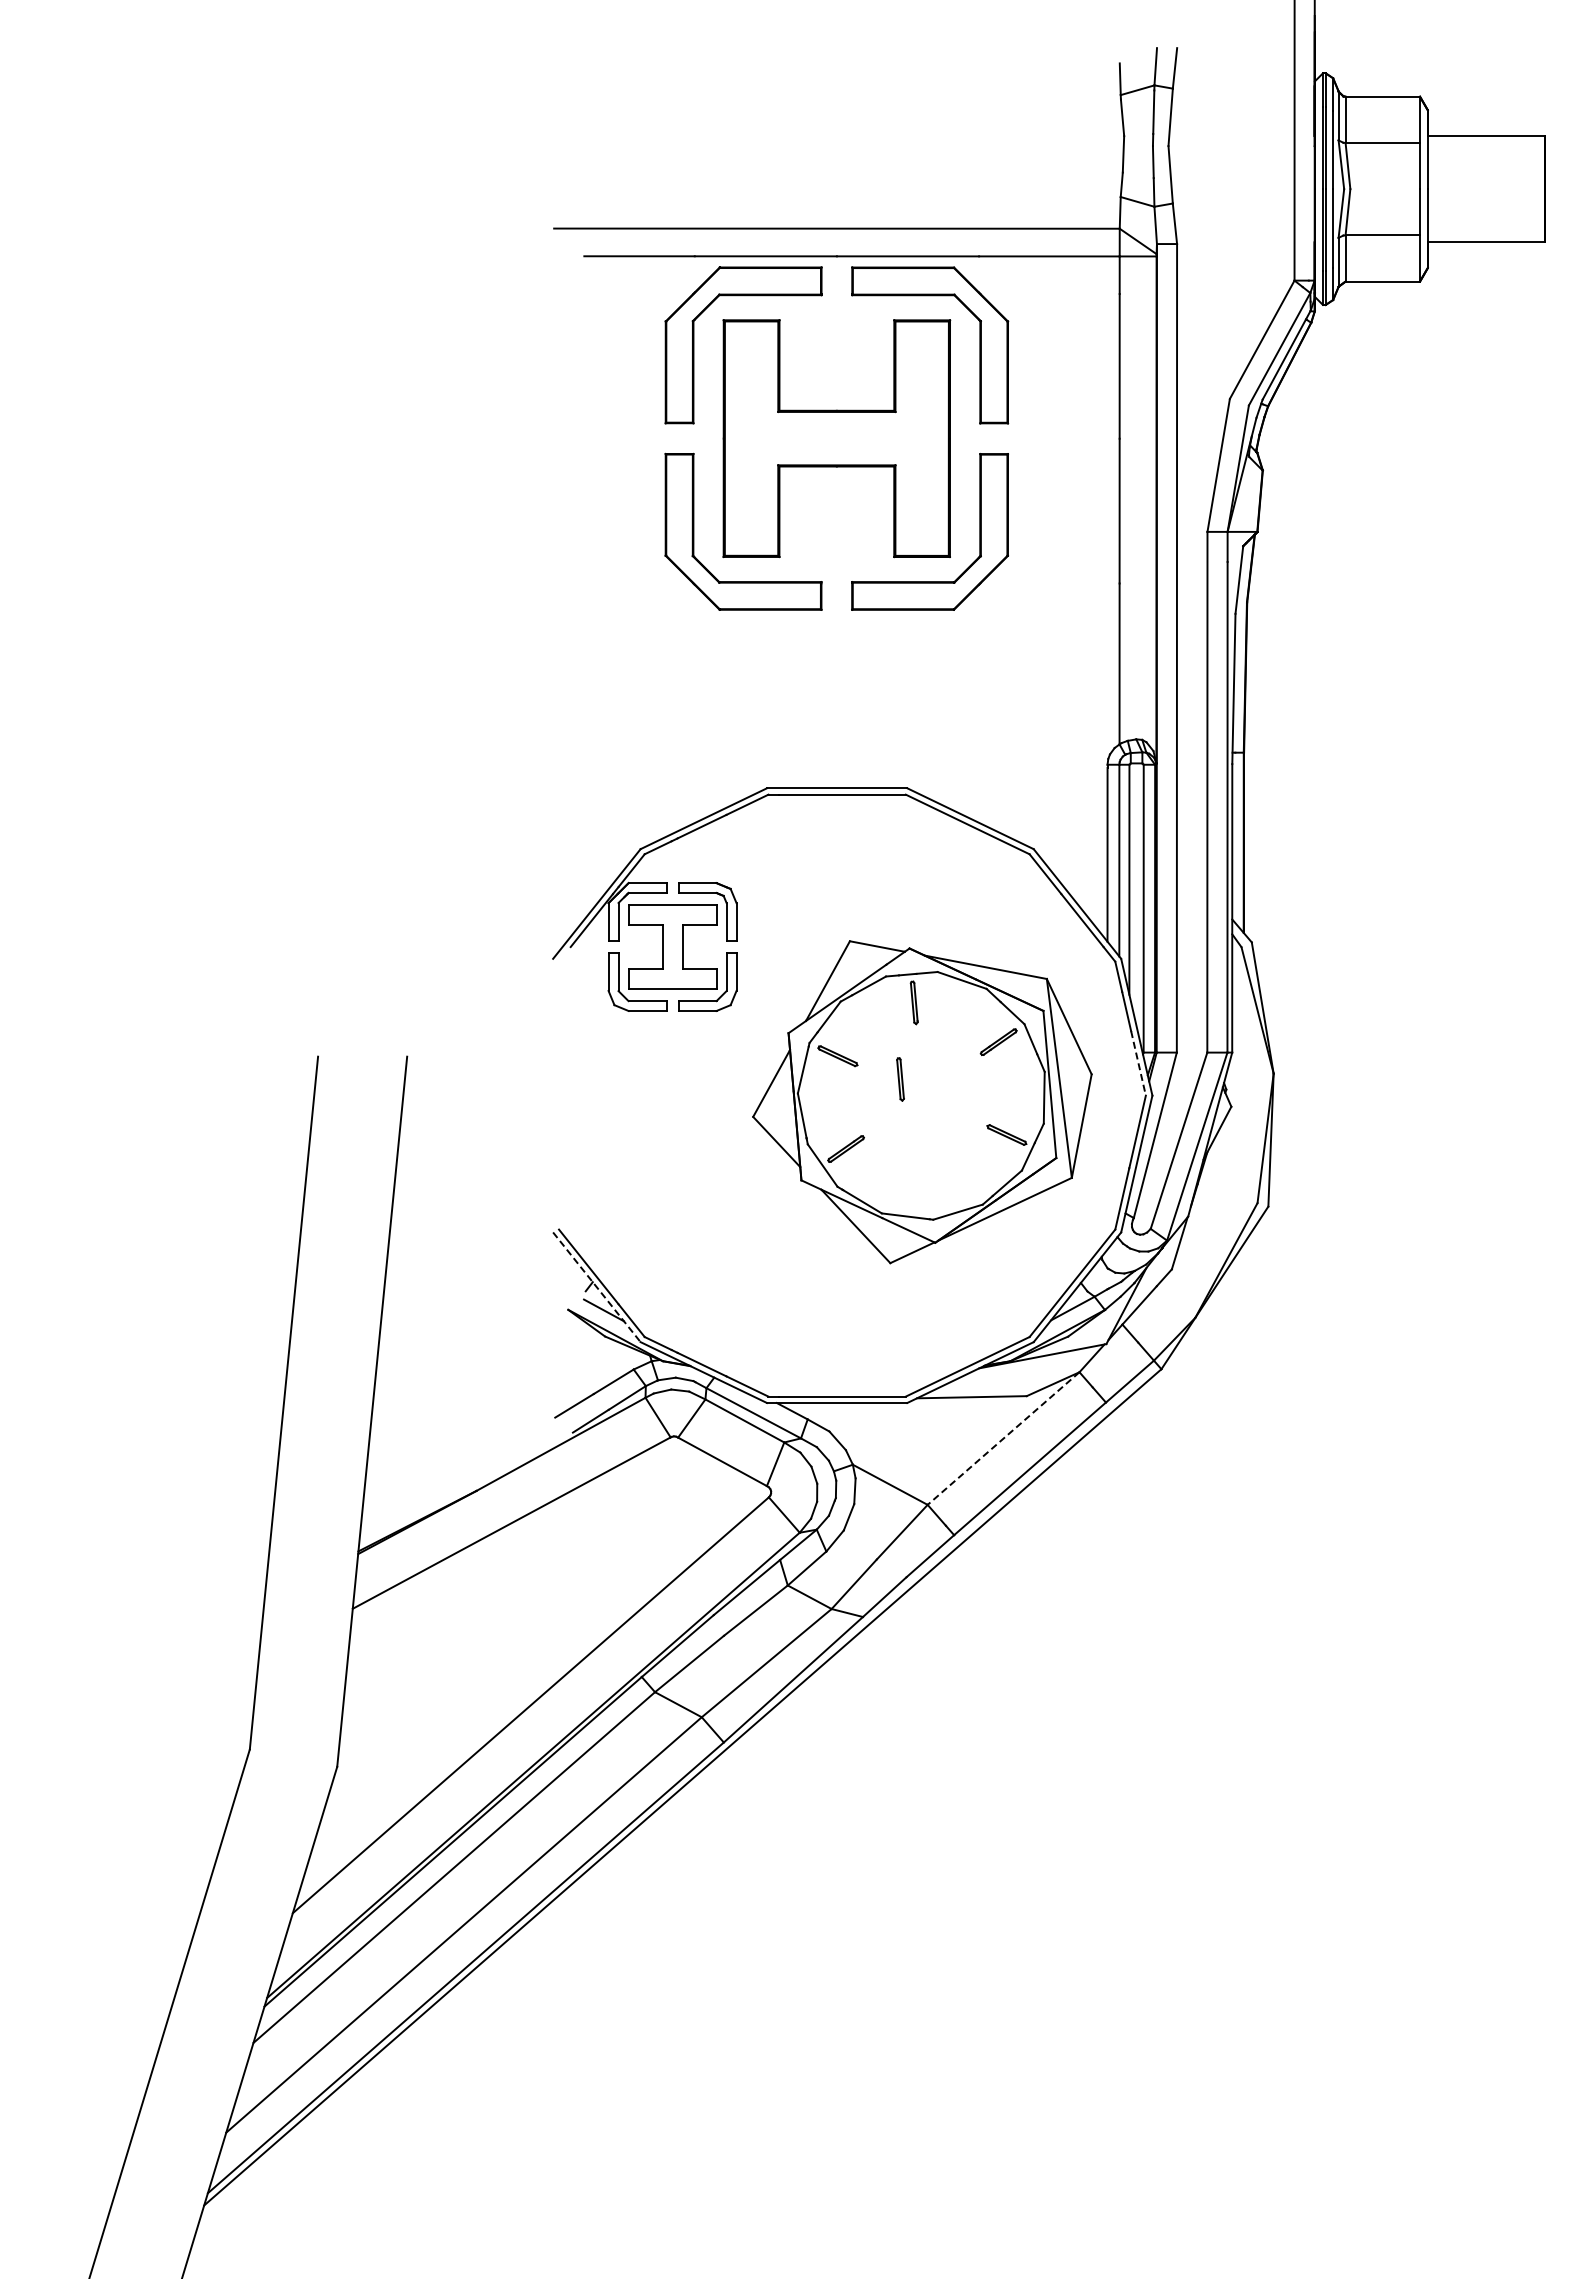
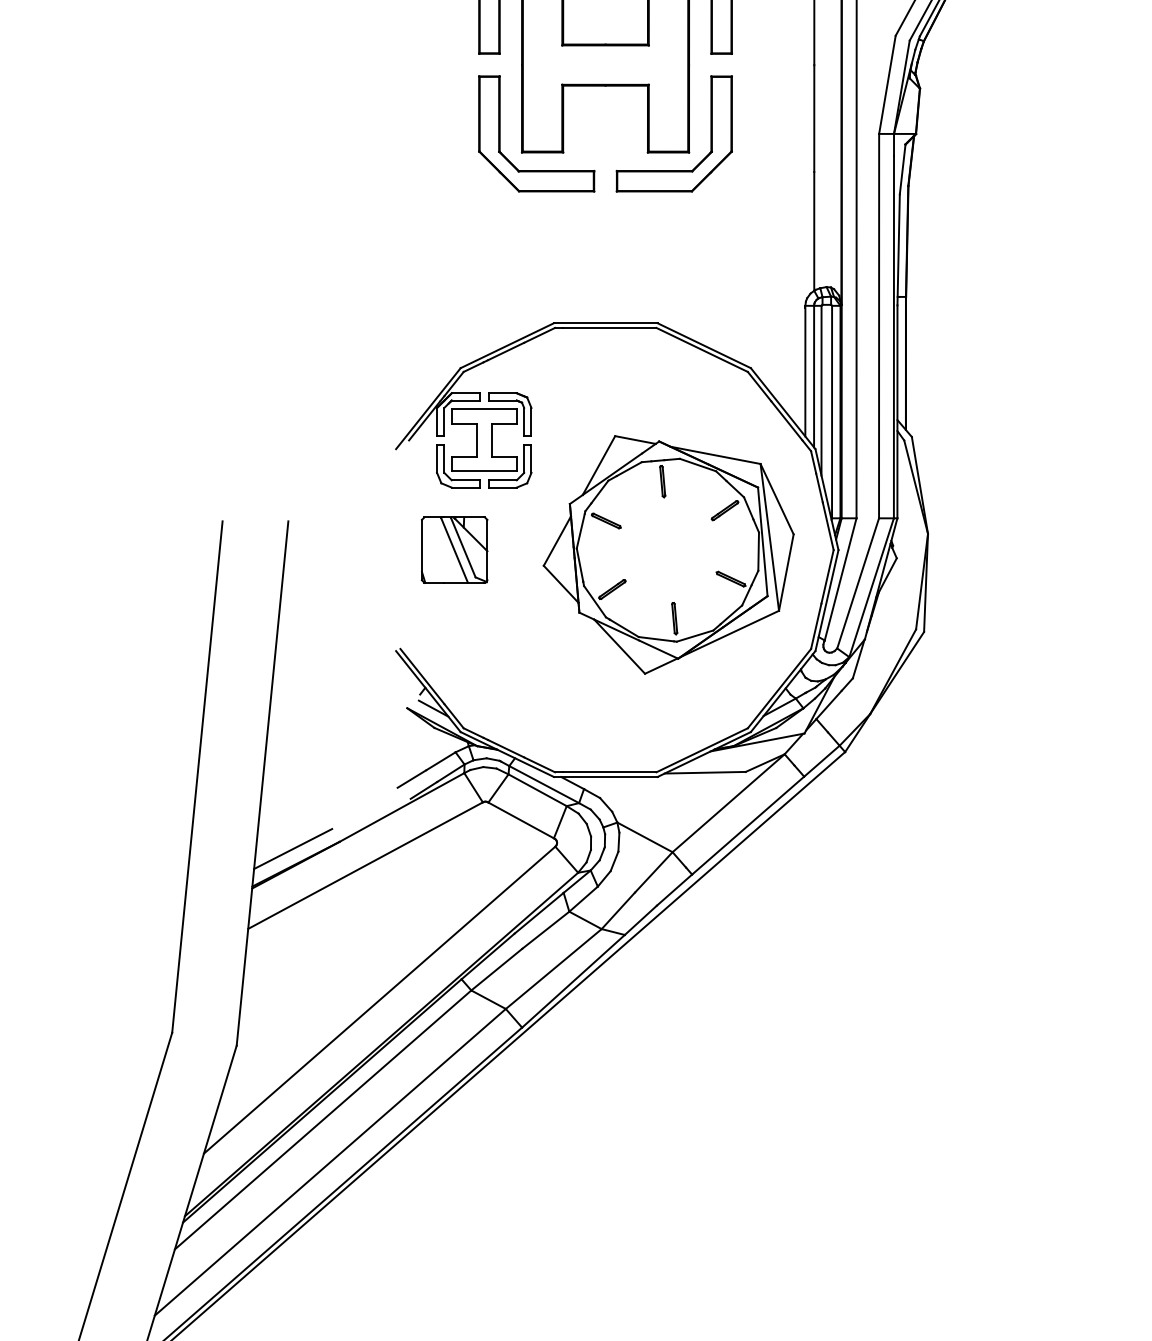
line: (1138, 1063) -> (828, 526), dashed -> solid
part: (900, 1079) -> (674, 618), moved
part: (632, 1095) -> (454, 550), added
line: (597, 1287) -> (428, 691), dashed -> solid
line: (1003, 1438) -> (728, 803), dashed -> solid
line: (413, 1500) -> (293, 848), added

